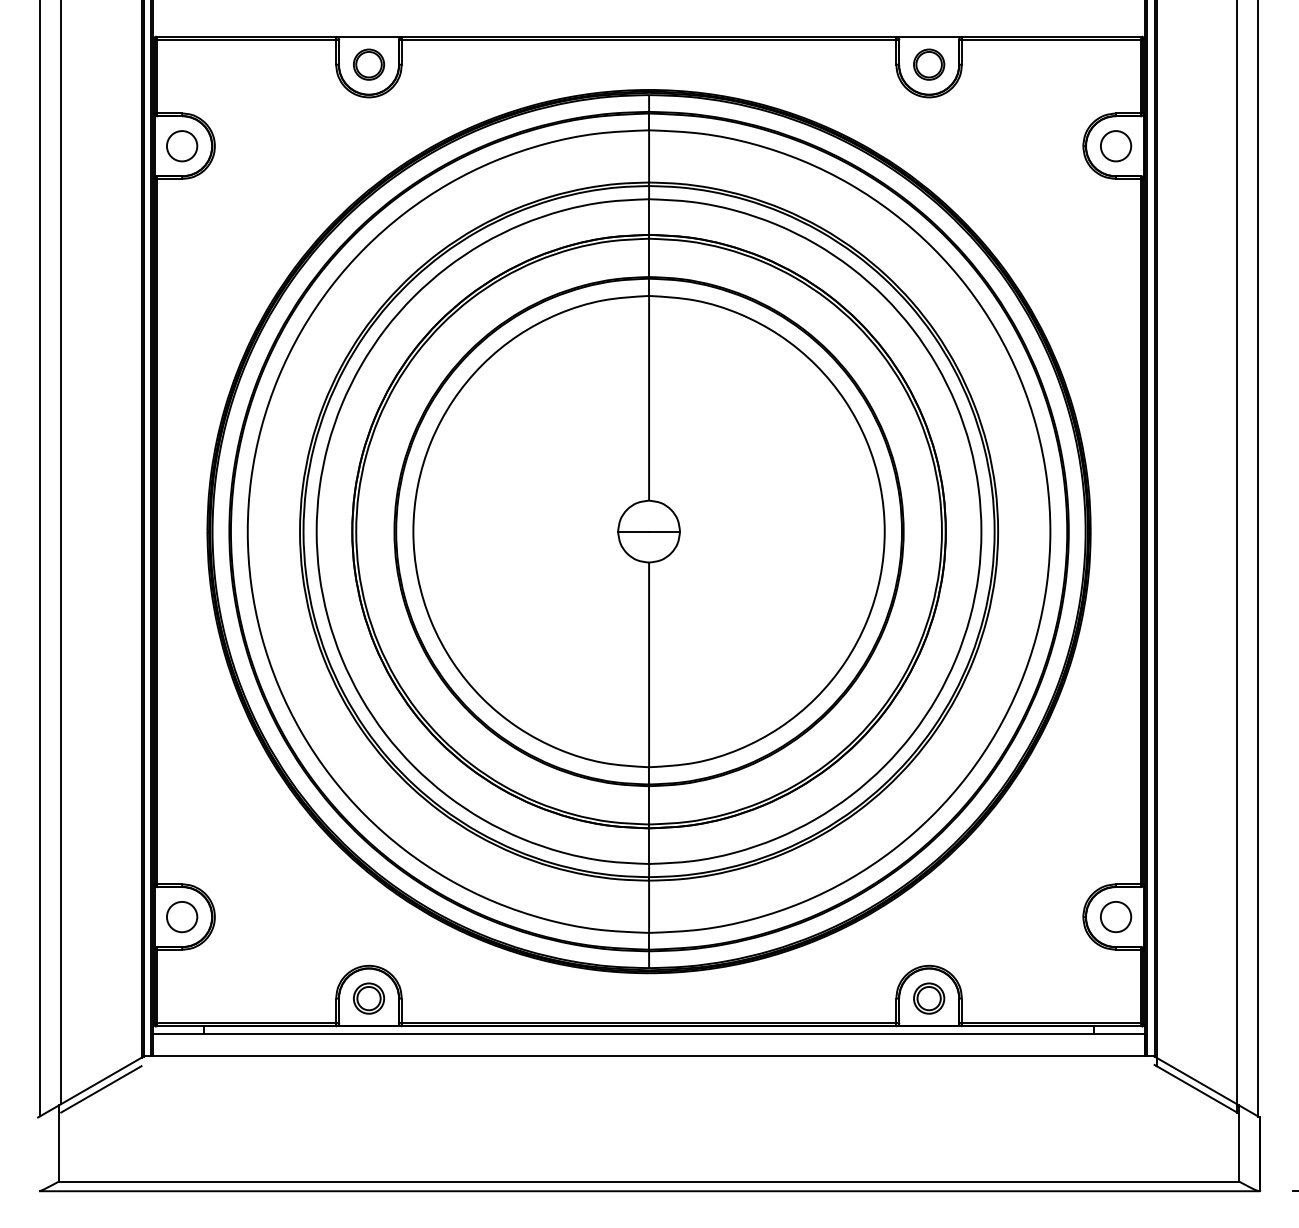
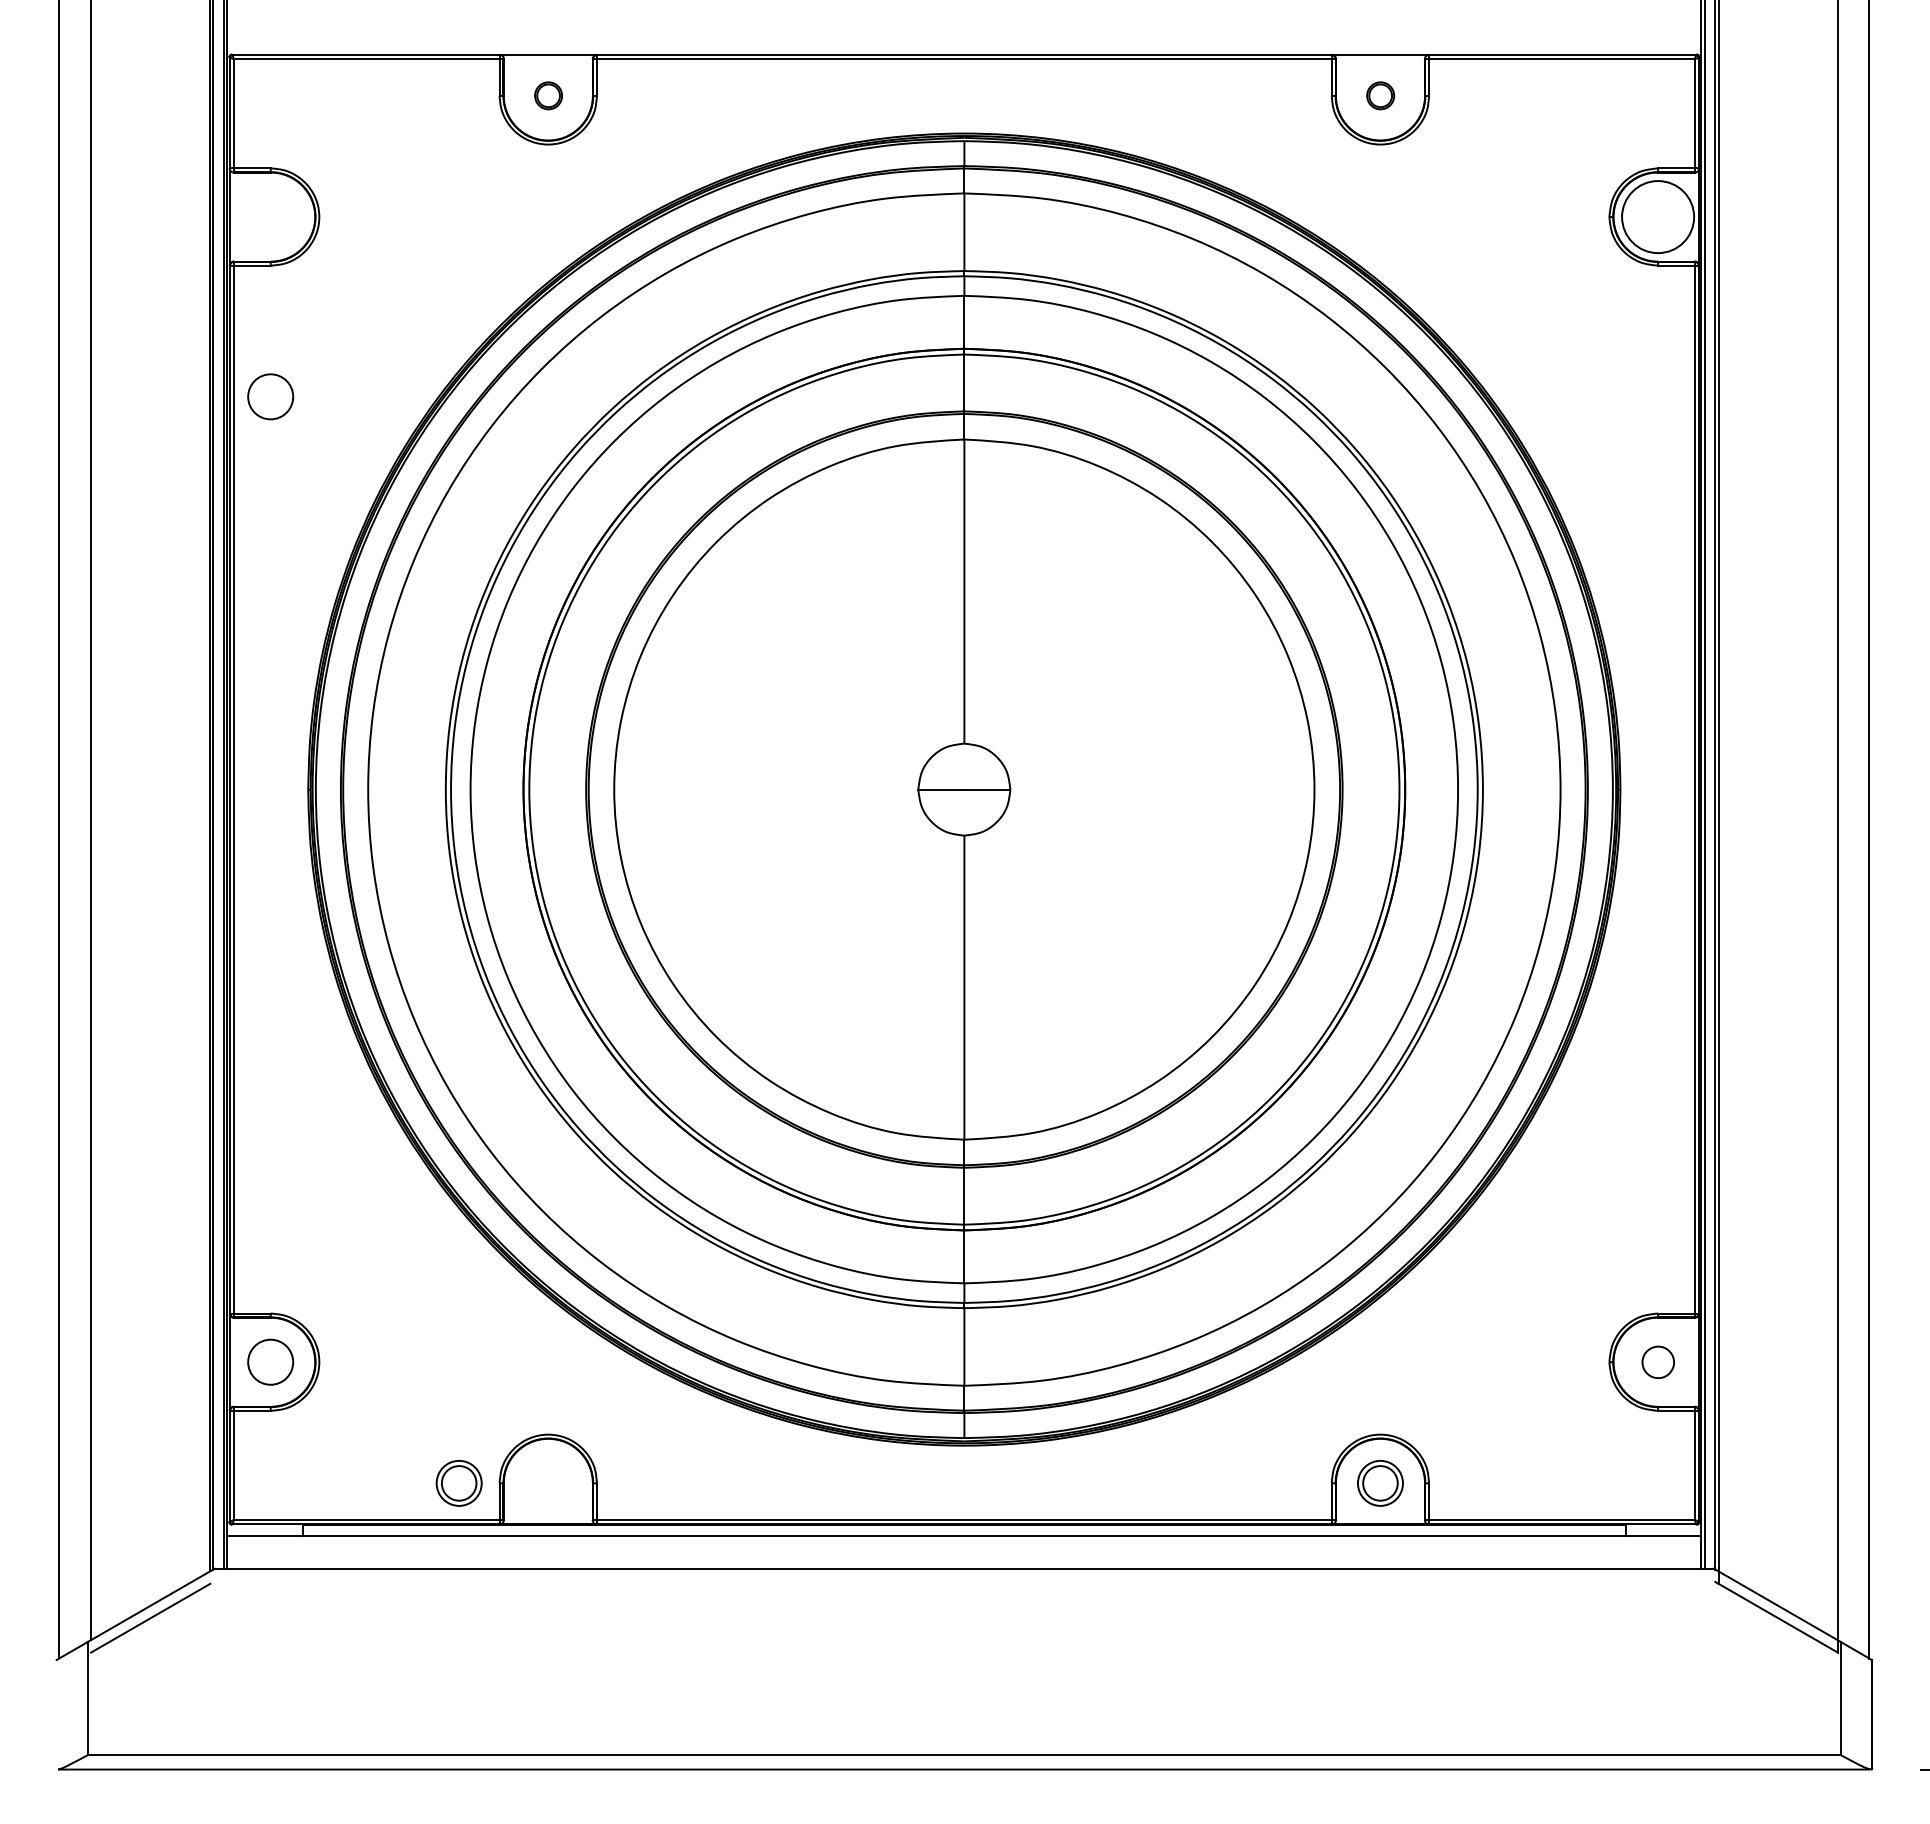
part: (369, 64) -> (549, 95), size x0.6
part: (929, 64) -> (1380, 95), size x0.6
circle: (182, 146) -> (271, 397), moved
circle: (1115, 146) -> (1657, 217), size x1.6
part: (1116, 917) -> (1658, 1362), size x0.7
part: (369, 998) -> (459, 1483), moved

